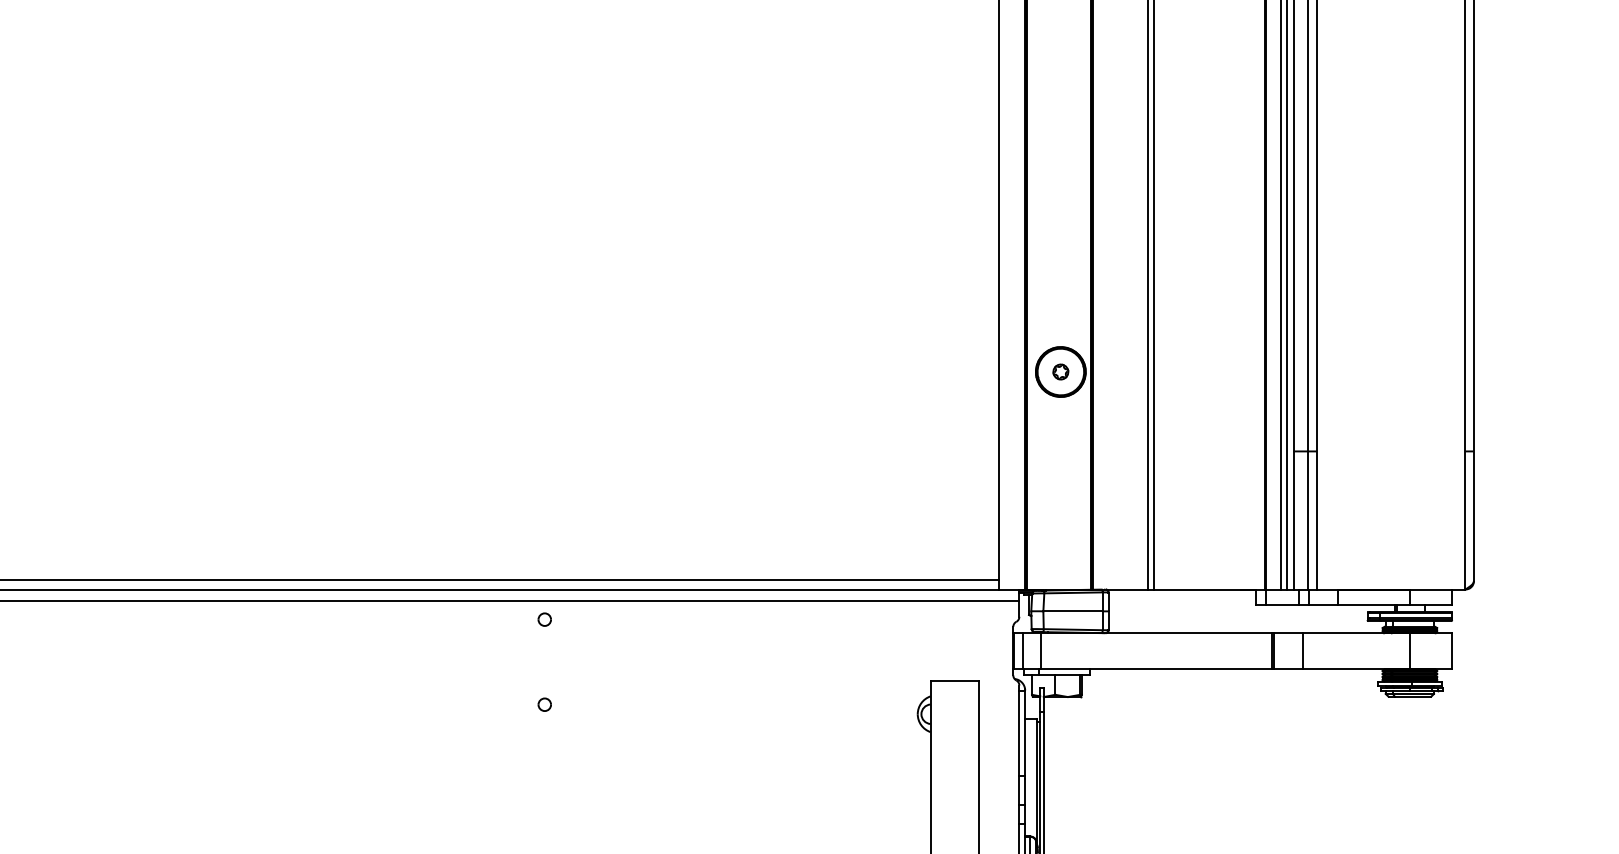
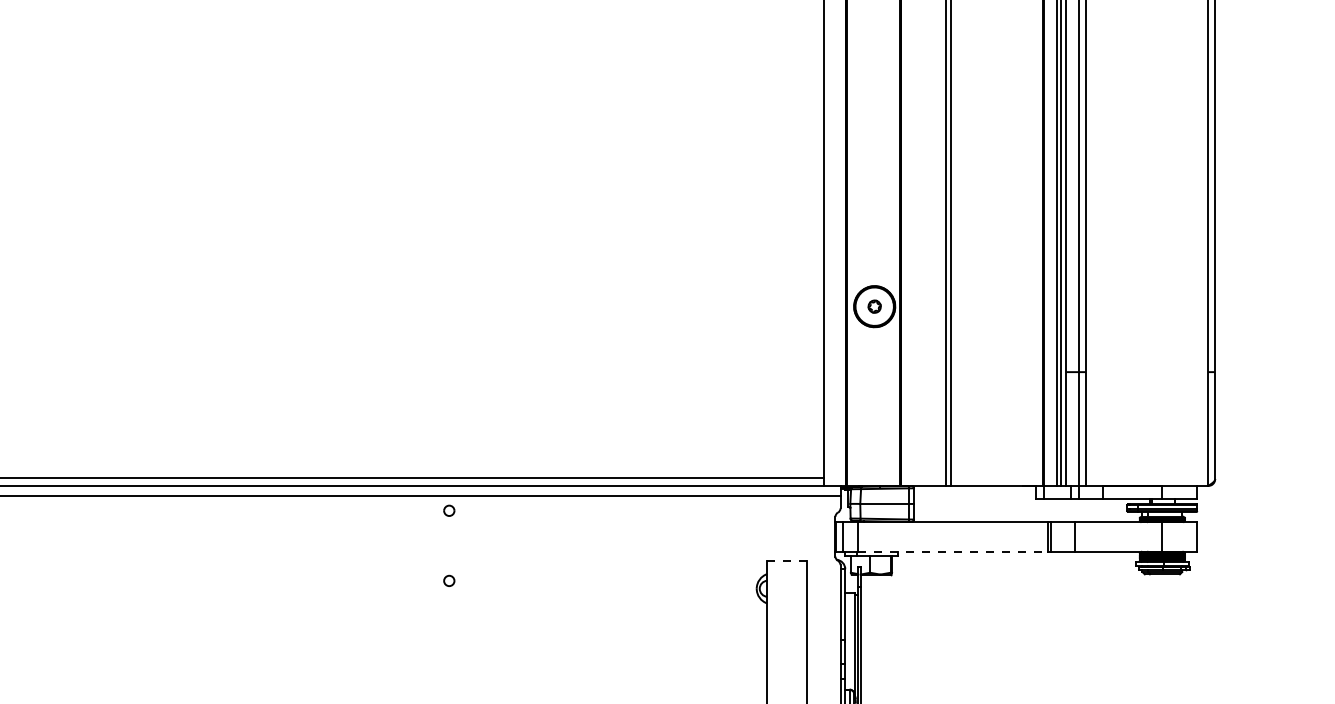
line: (1156, 669) -> (953, 551), solid -> dashed
line: (954, 680) -> (787, 560), solid -> dashed

